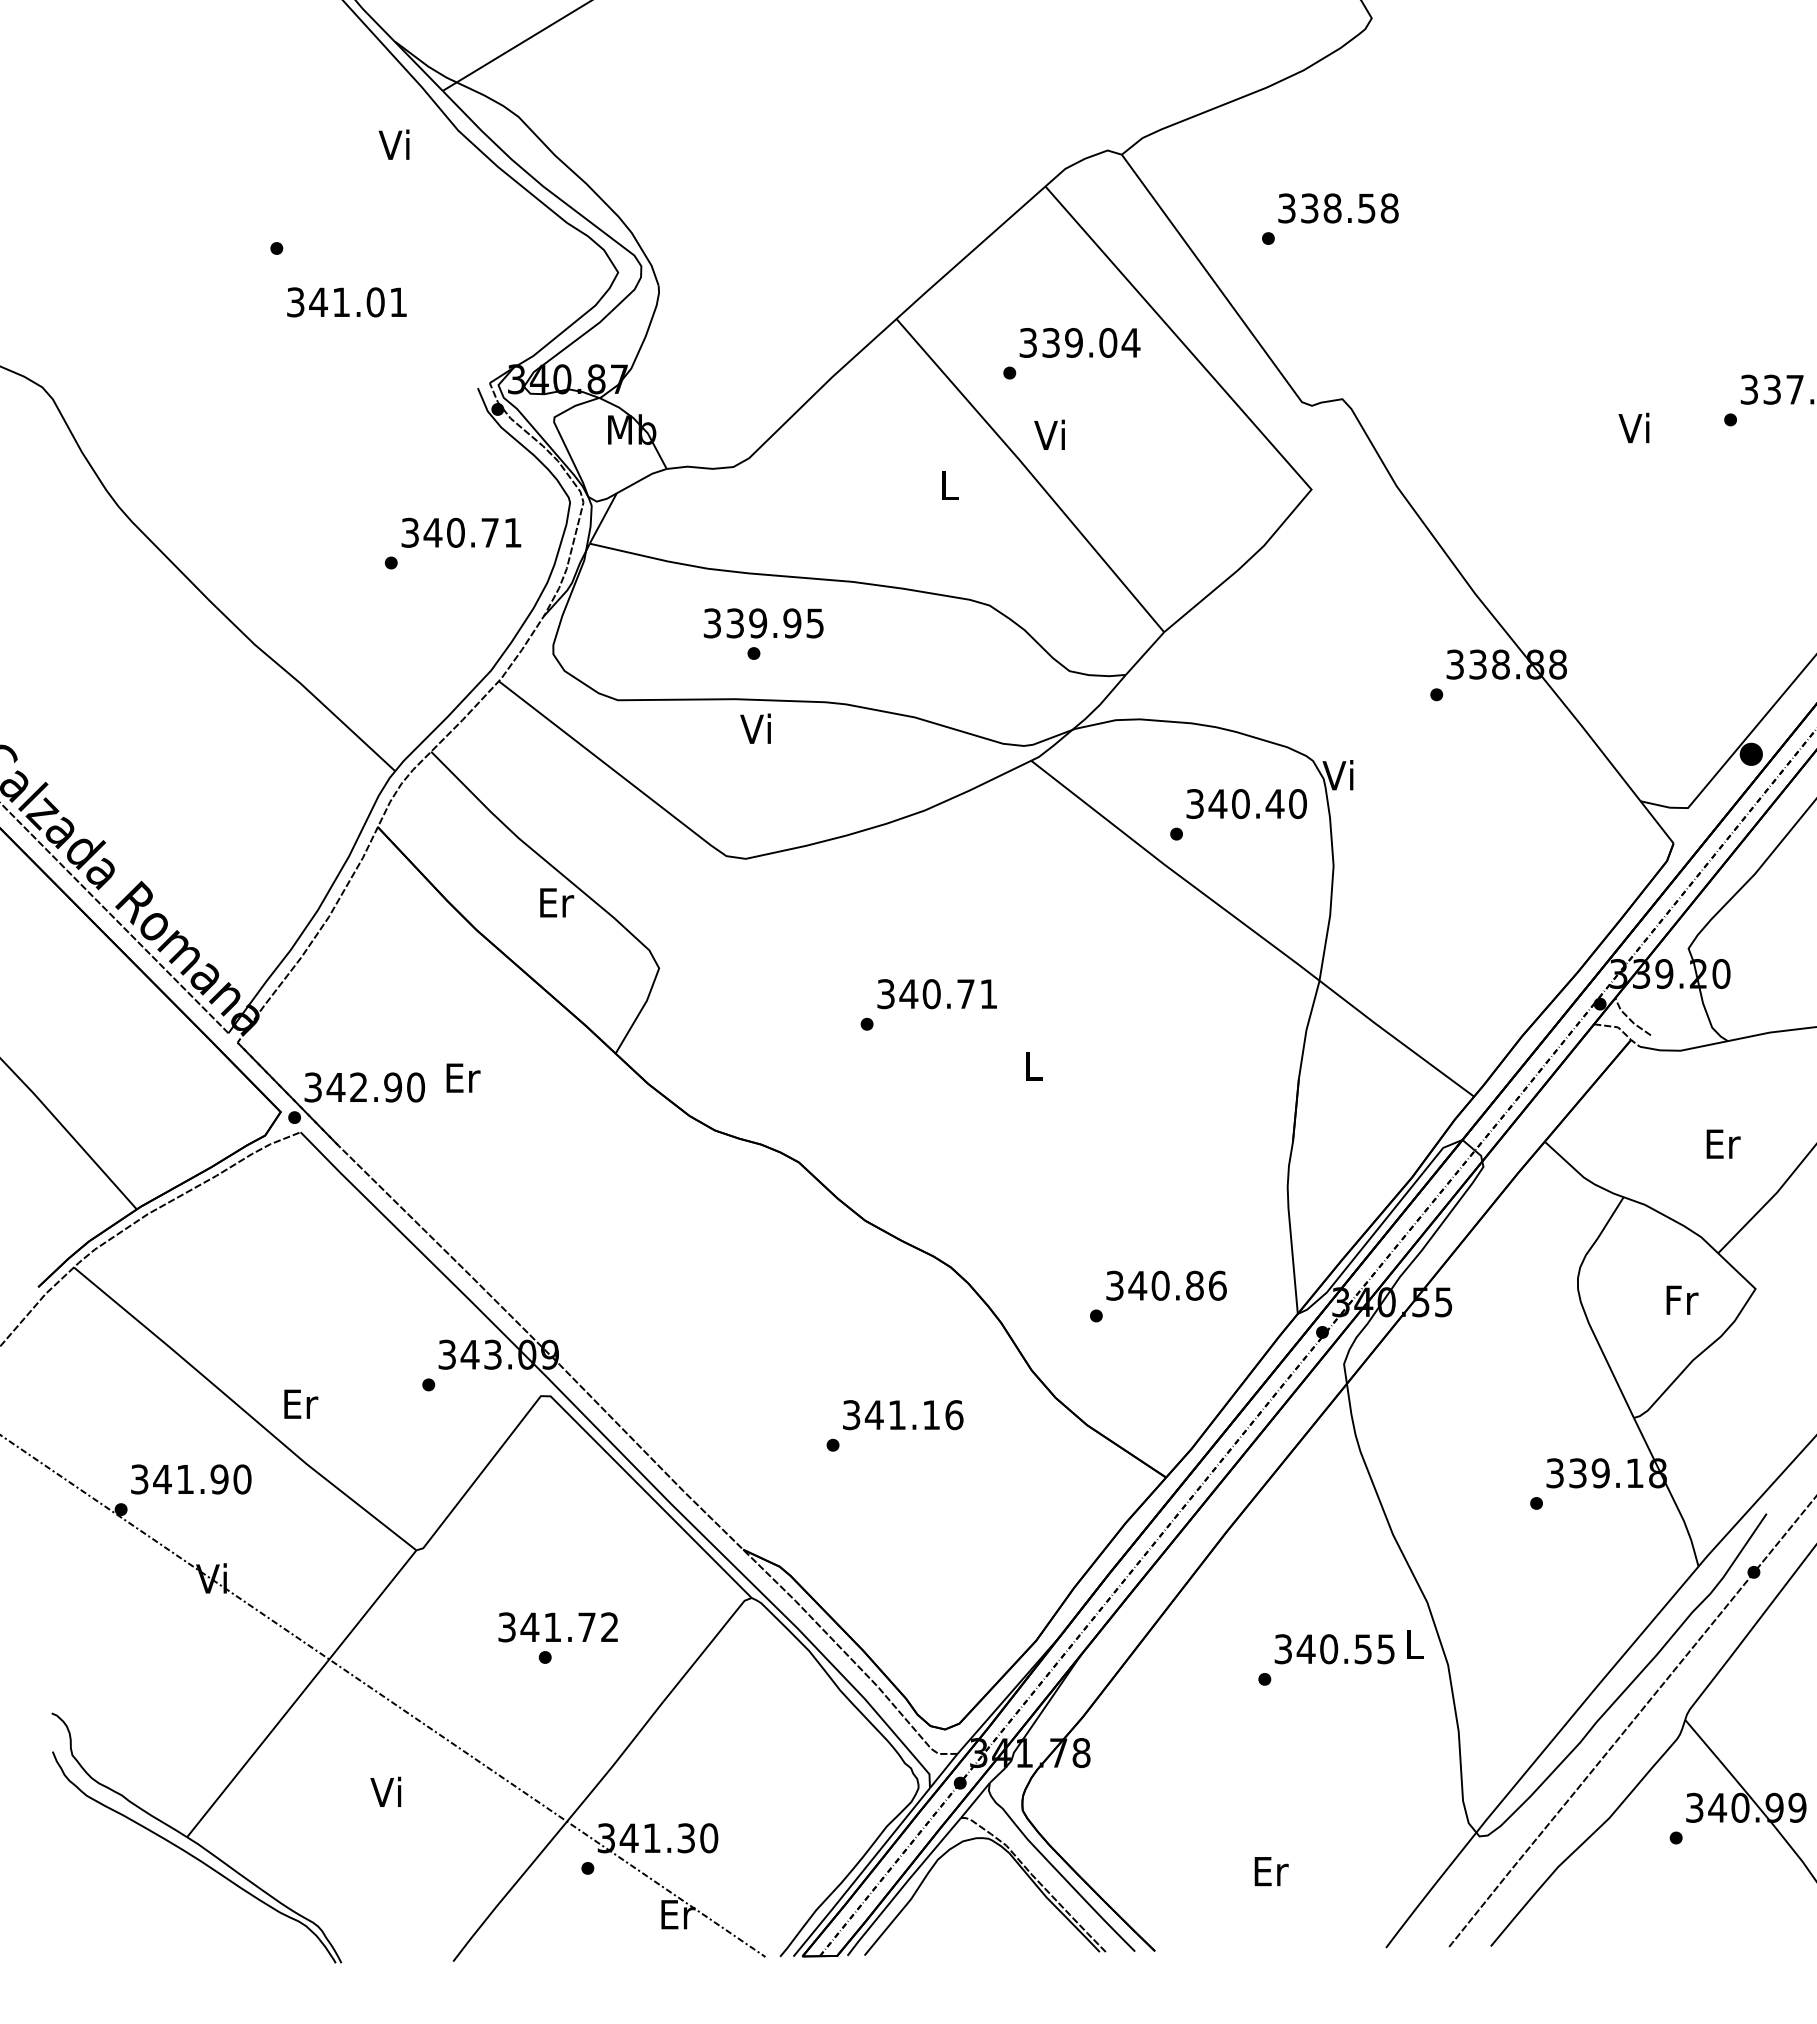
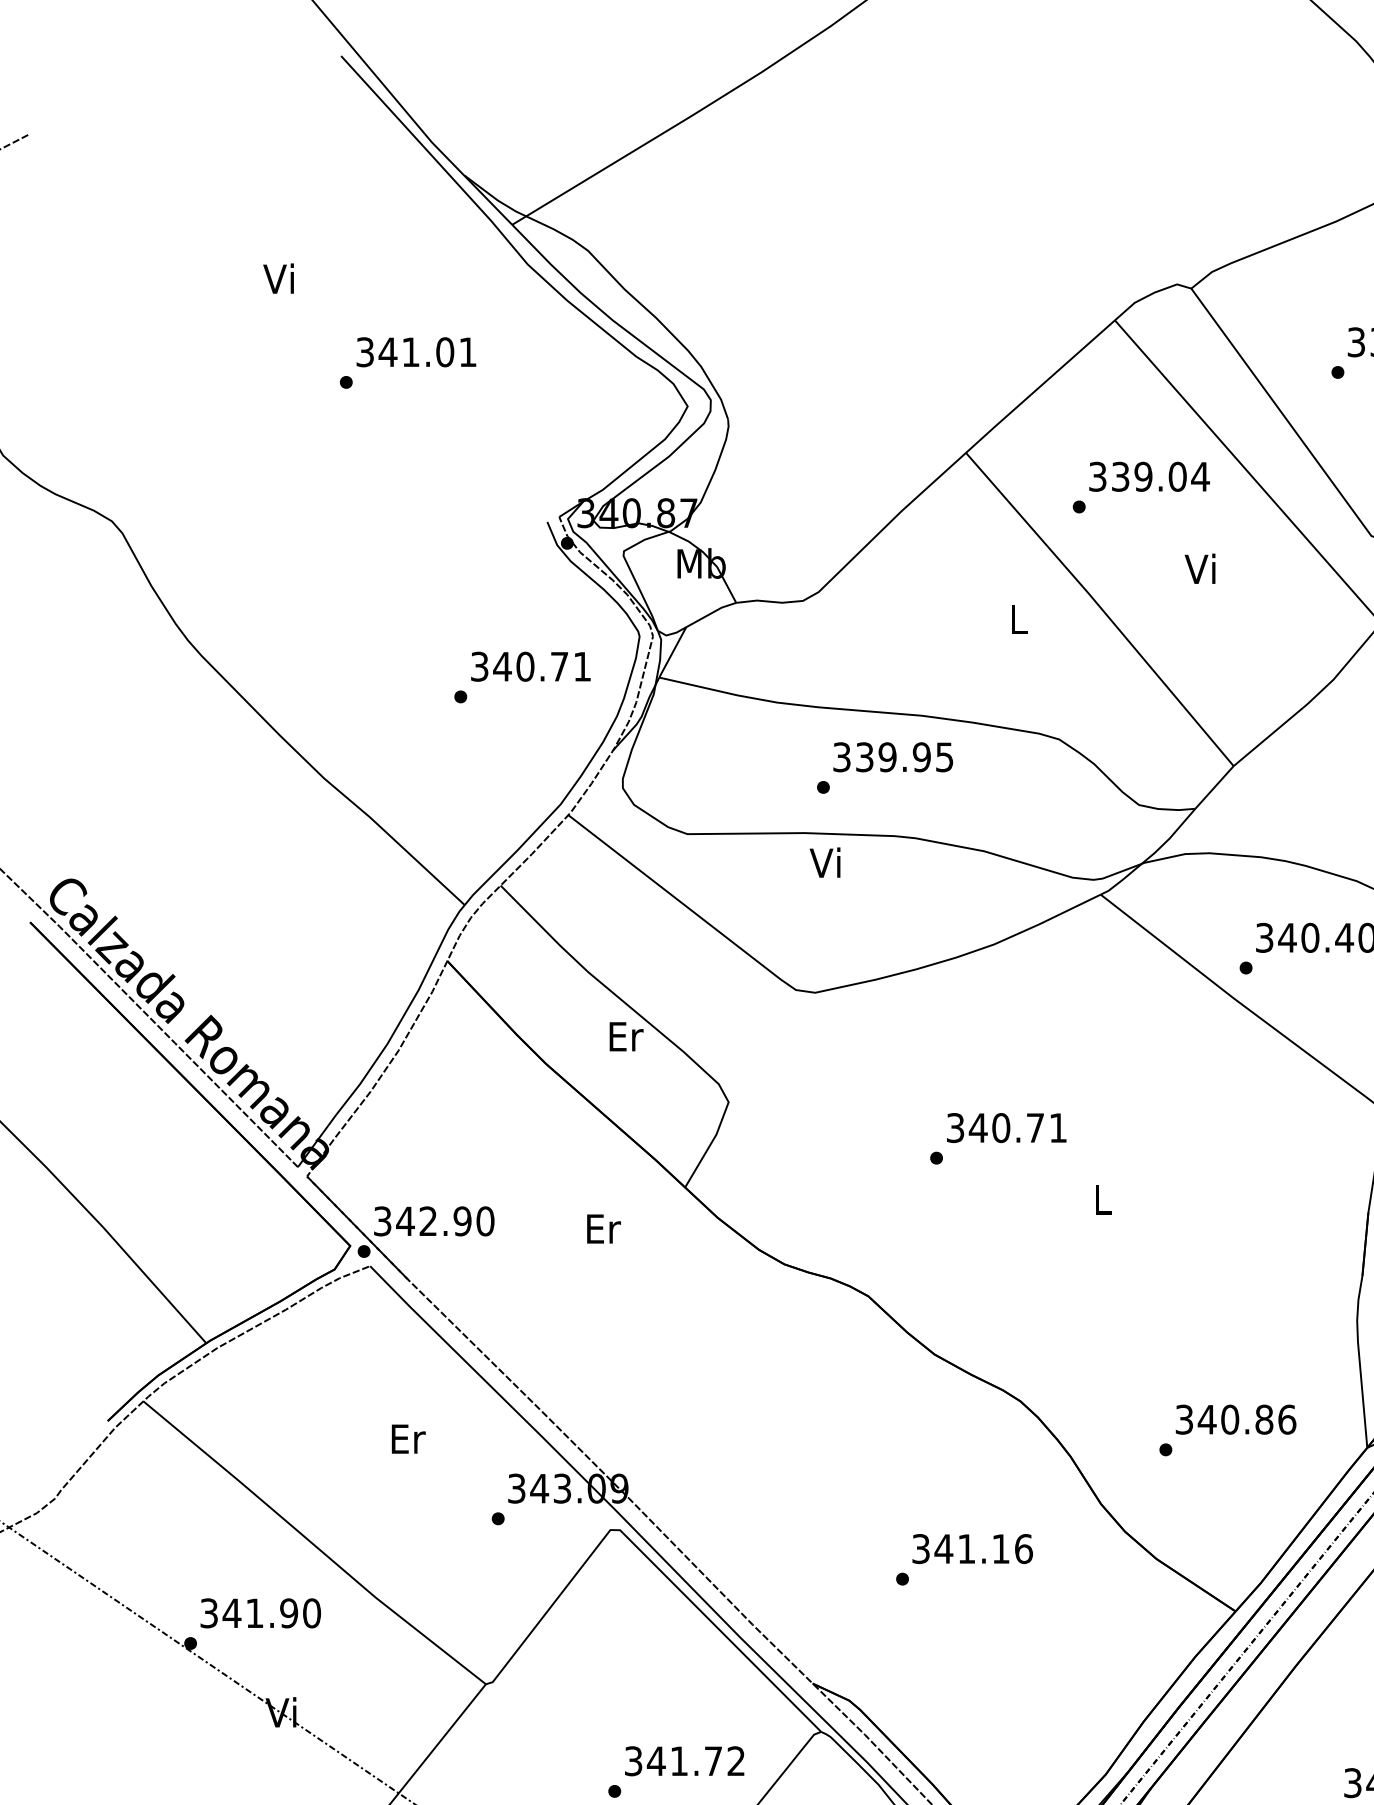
text: (393, 144) -> (277, 278), moved
text: (346, 302) -> (415, 352), moved
text: (1049, 434) -> (1199, 568), moved
text: (763, 623) -> (892, 757), moved
text: (463, 1077) -> (603, 1228), moved
text: (301, 1403) -> (408, 1438), moved
text: (557, 1627) -> (683, 1761), moved

